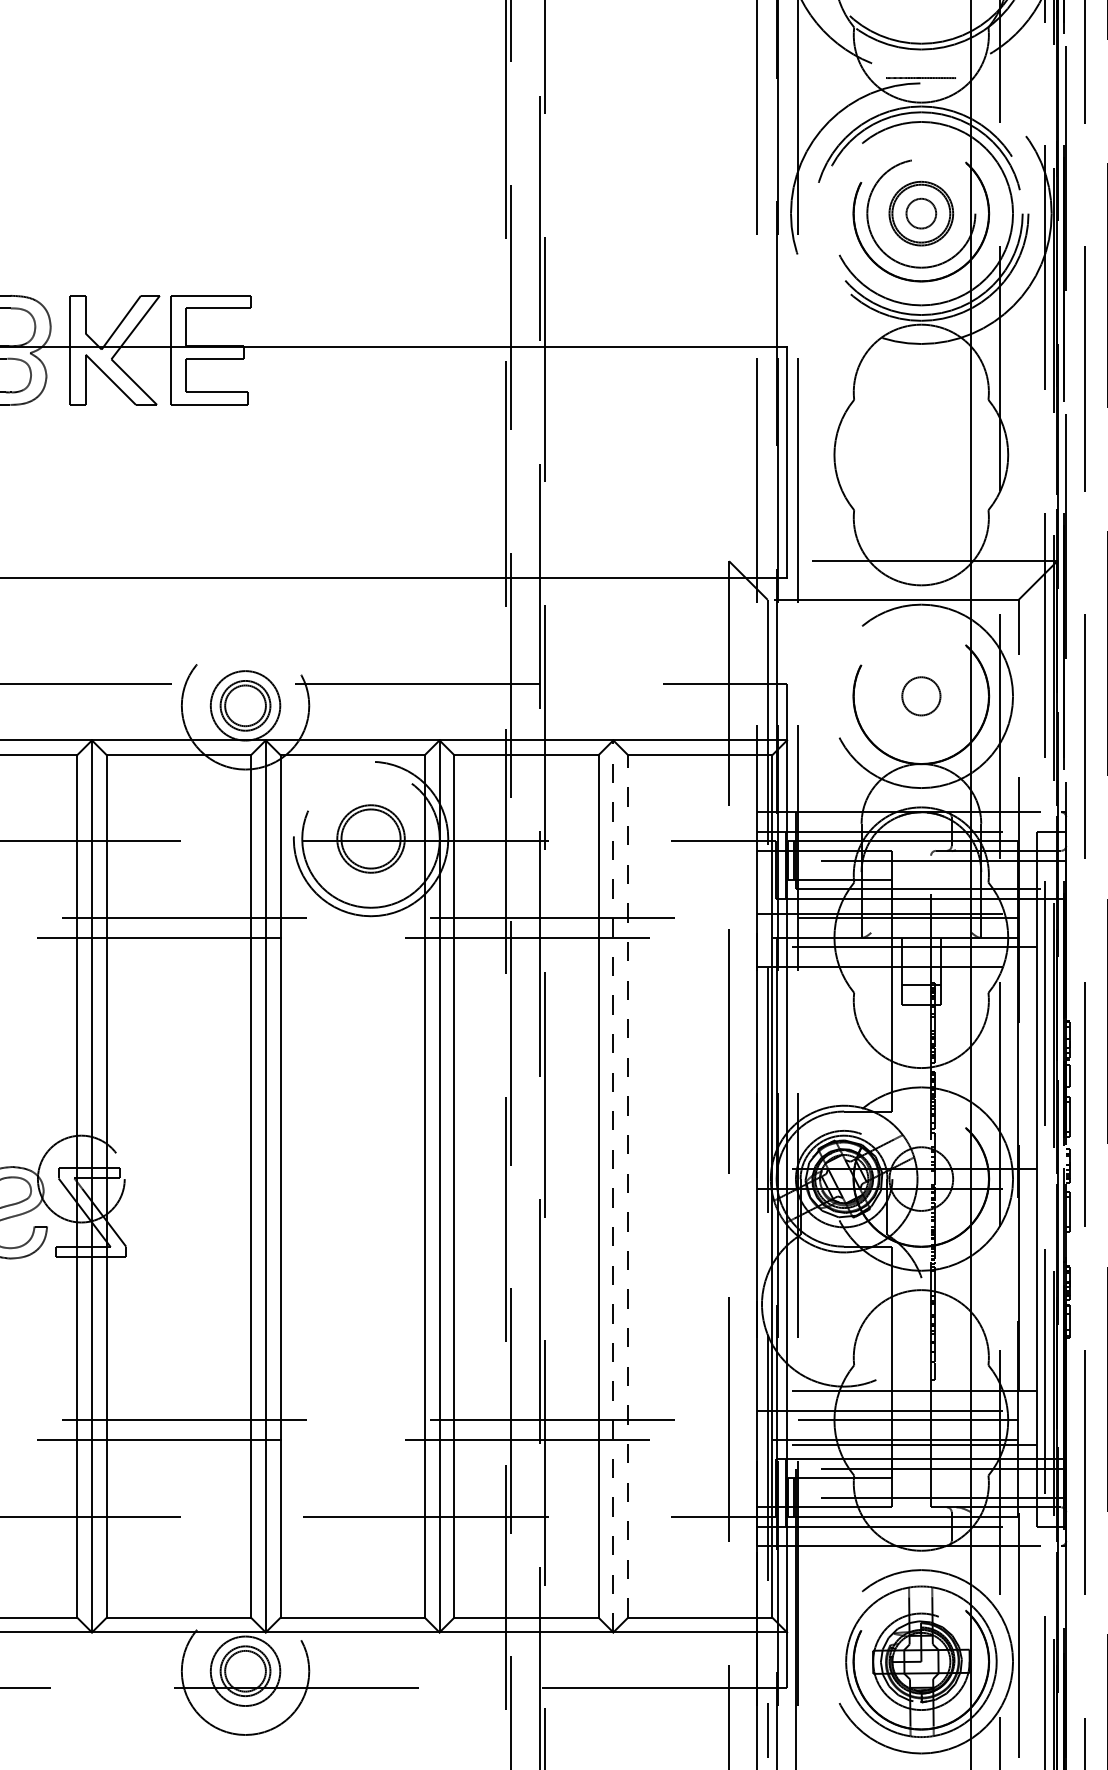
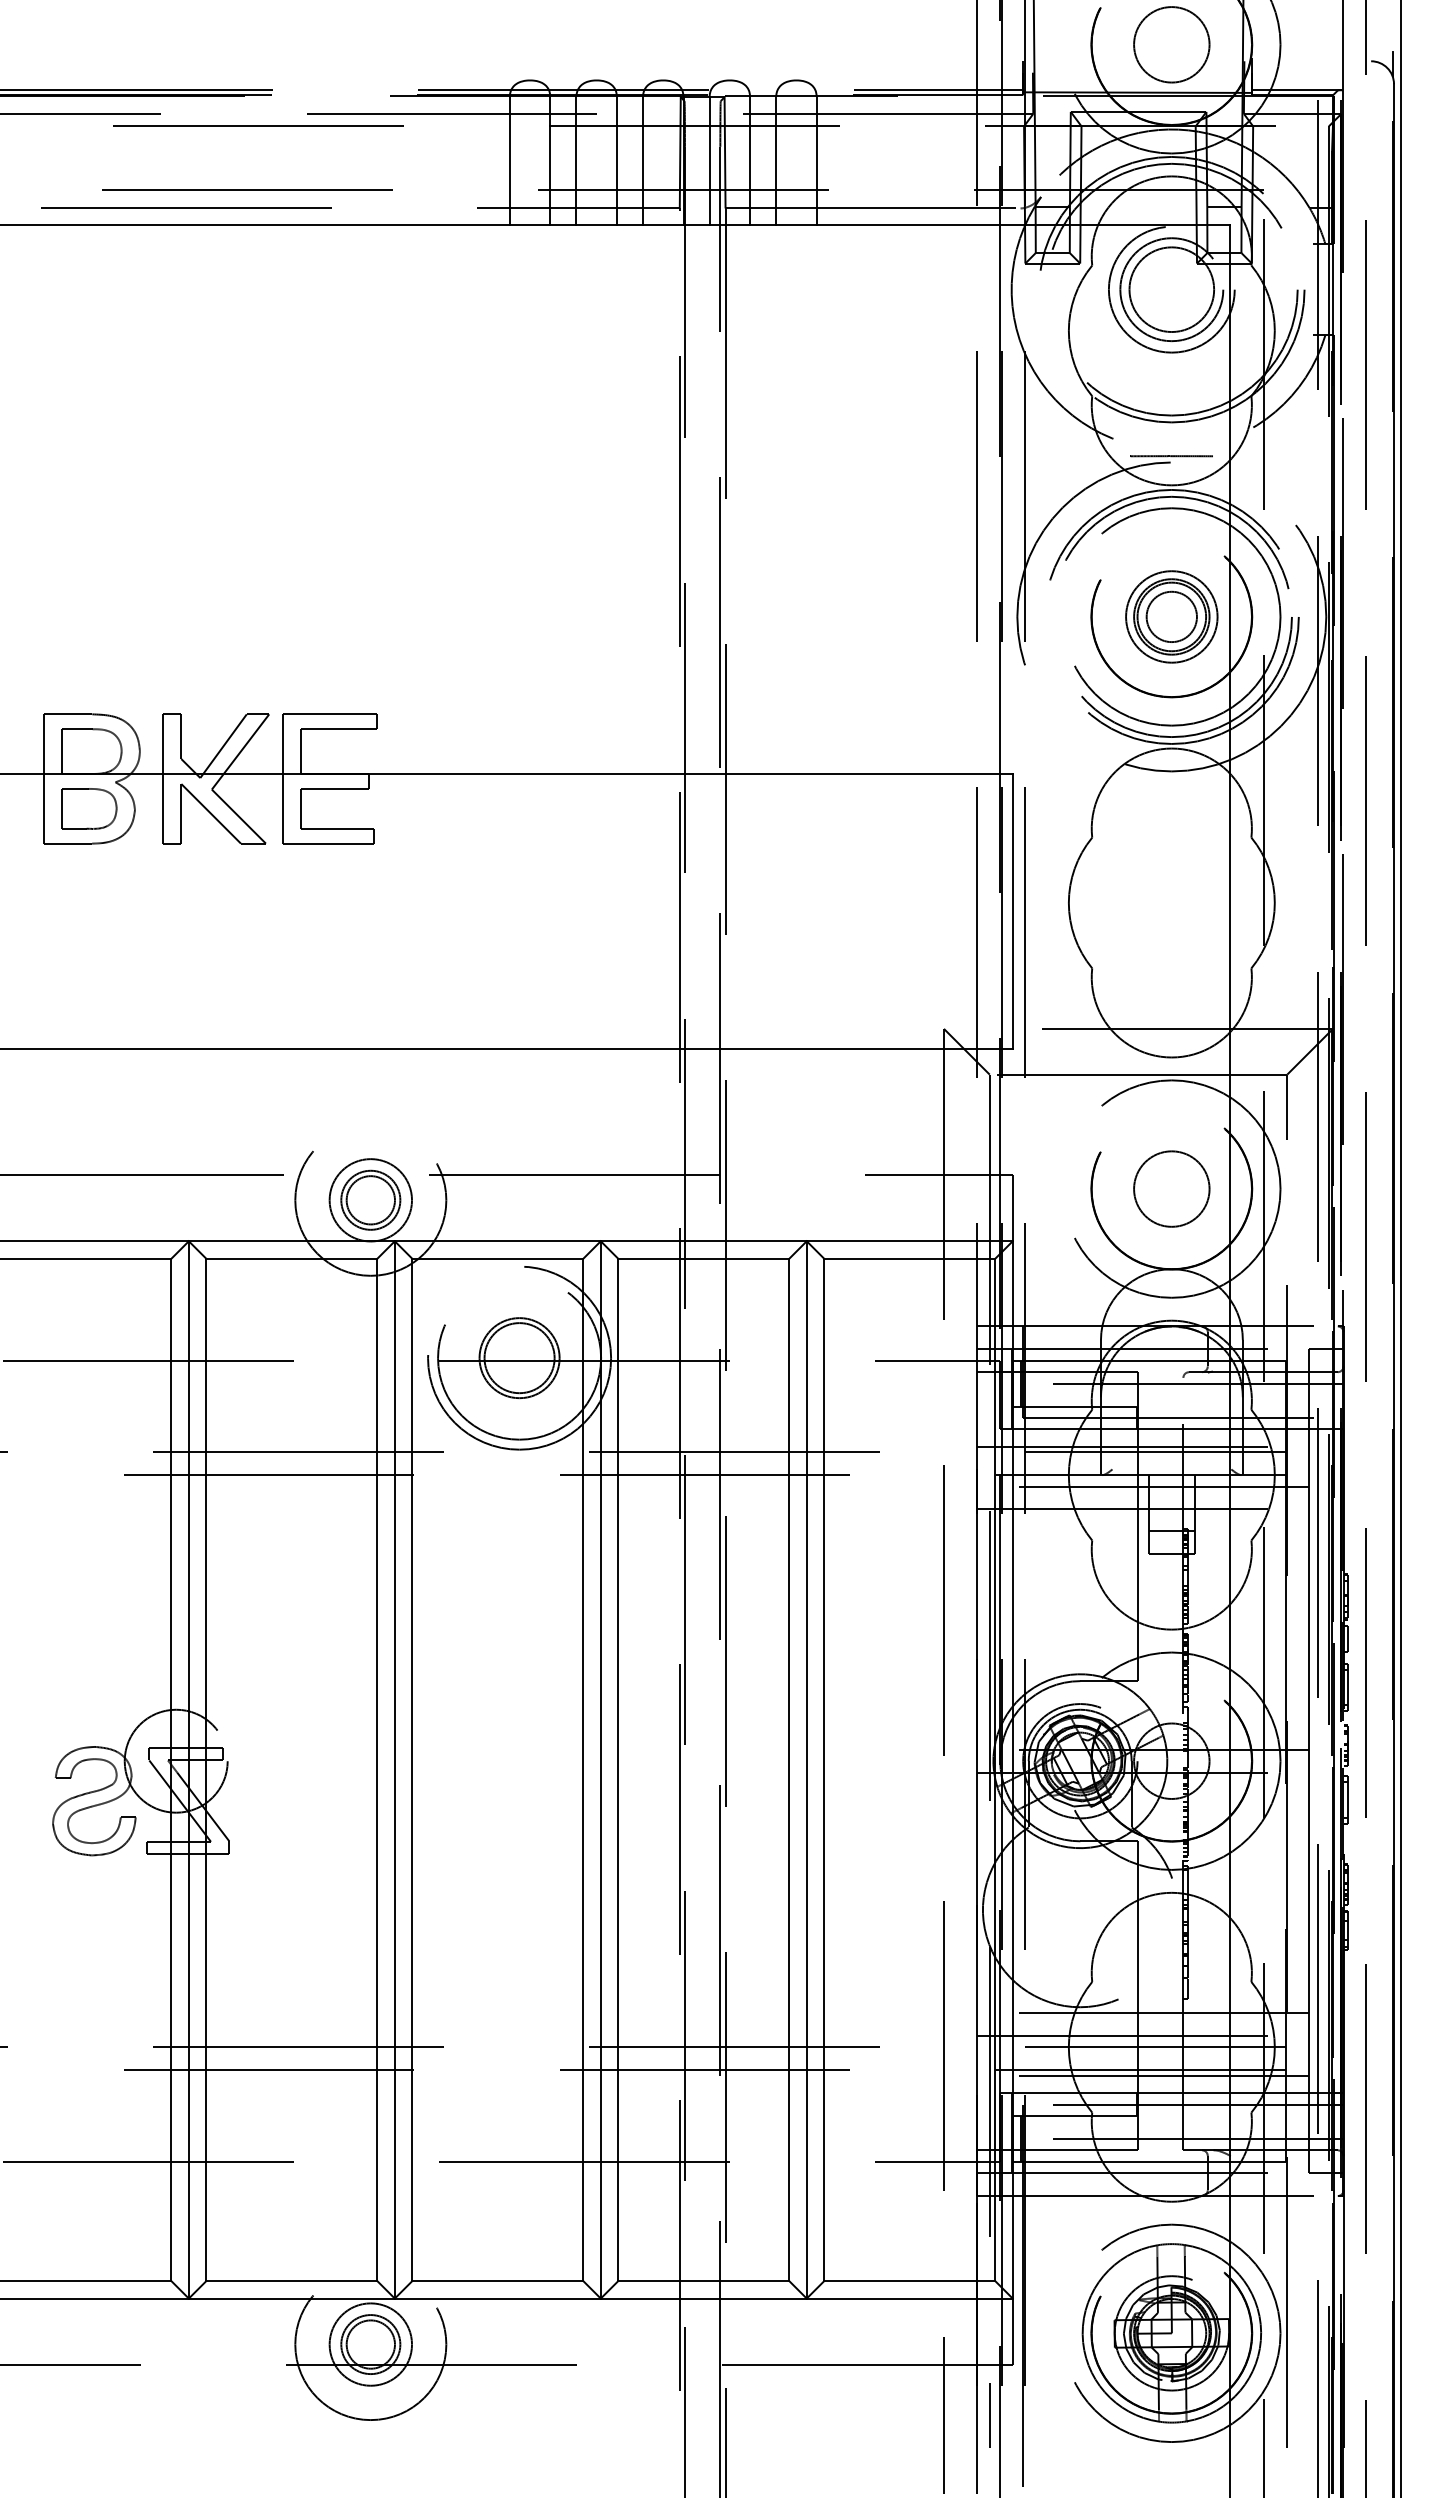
circle: (921, 213) -> (1171, 616), size x0.71
circle: (921, 213) -> (1171, 616), size x1.43
circle: (921, 695) -> (1171, 1188), size x1.67
line: (613, 1186) -> (806, 1769), dashed -> solid
line: (628, 1186) -> (824, 1769), dashed -> solid

